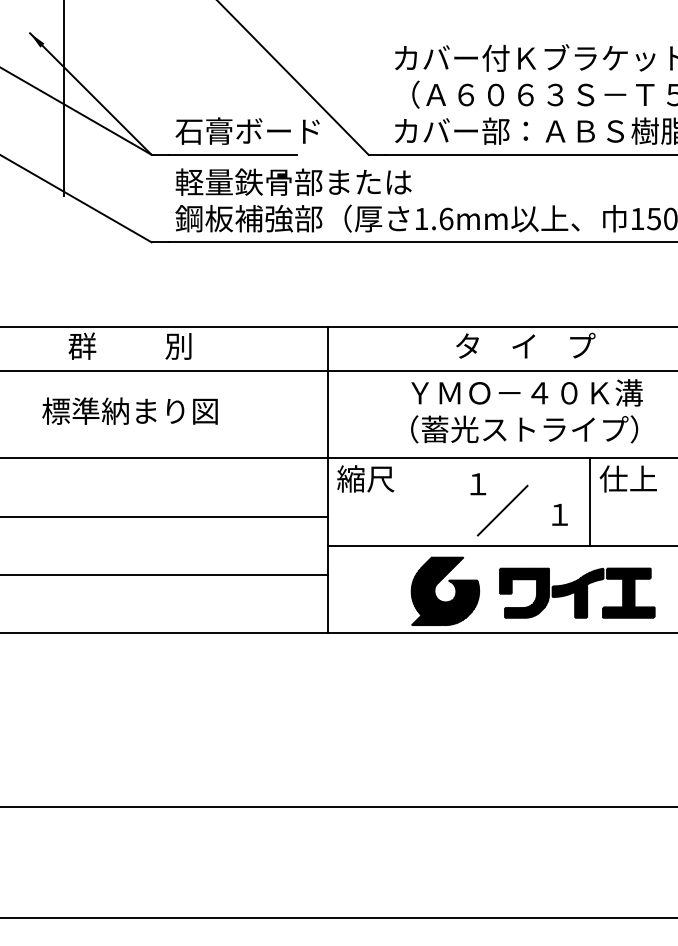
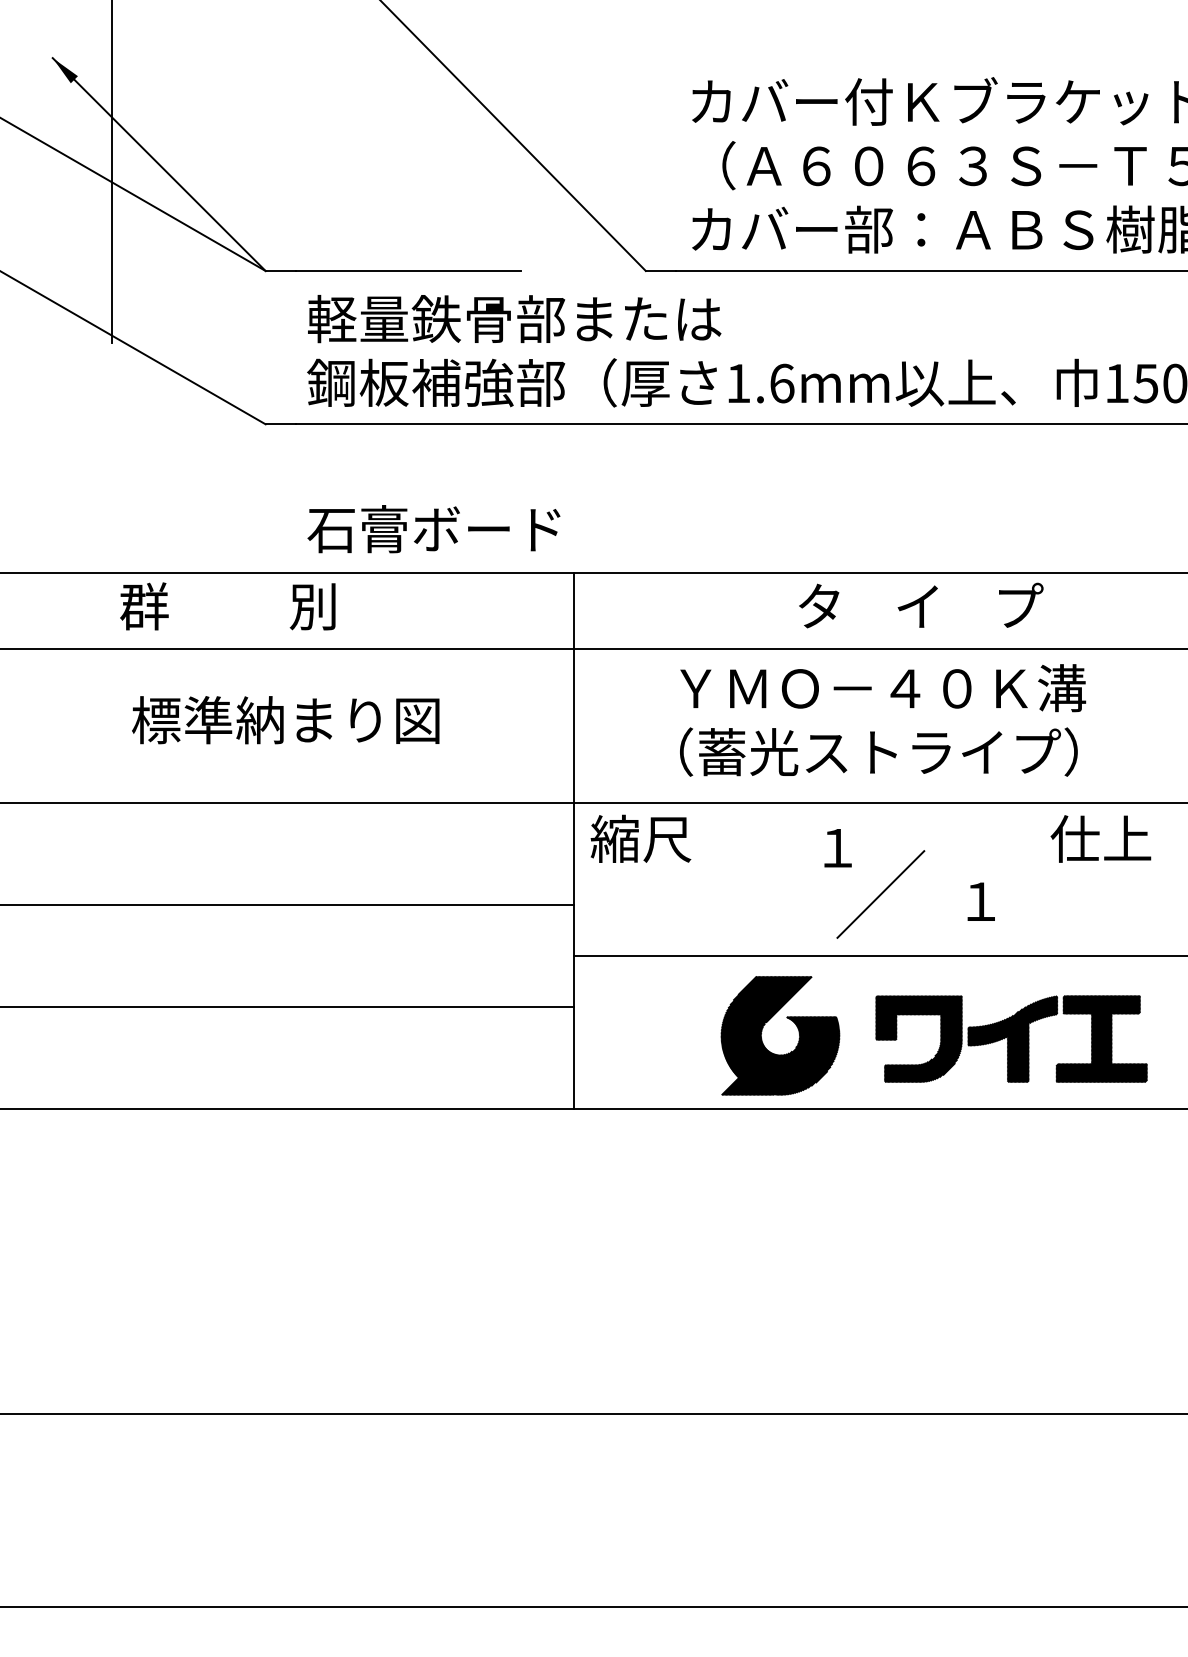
text: (247, 130) -> (433, 528), moved
text: (129, 410) -> (284, 719), moved
text: (526, 411) -> (882, 720), moved
line: (590, 501) -> (1034, 878), removed

